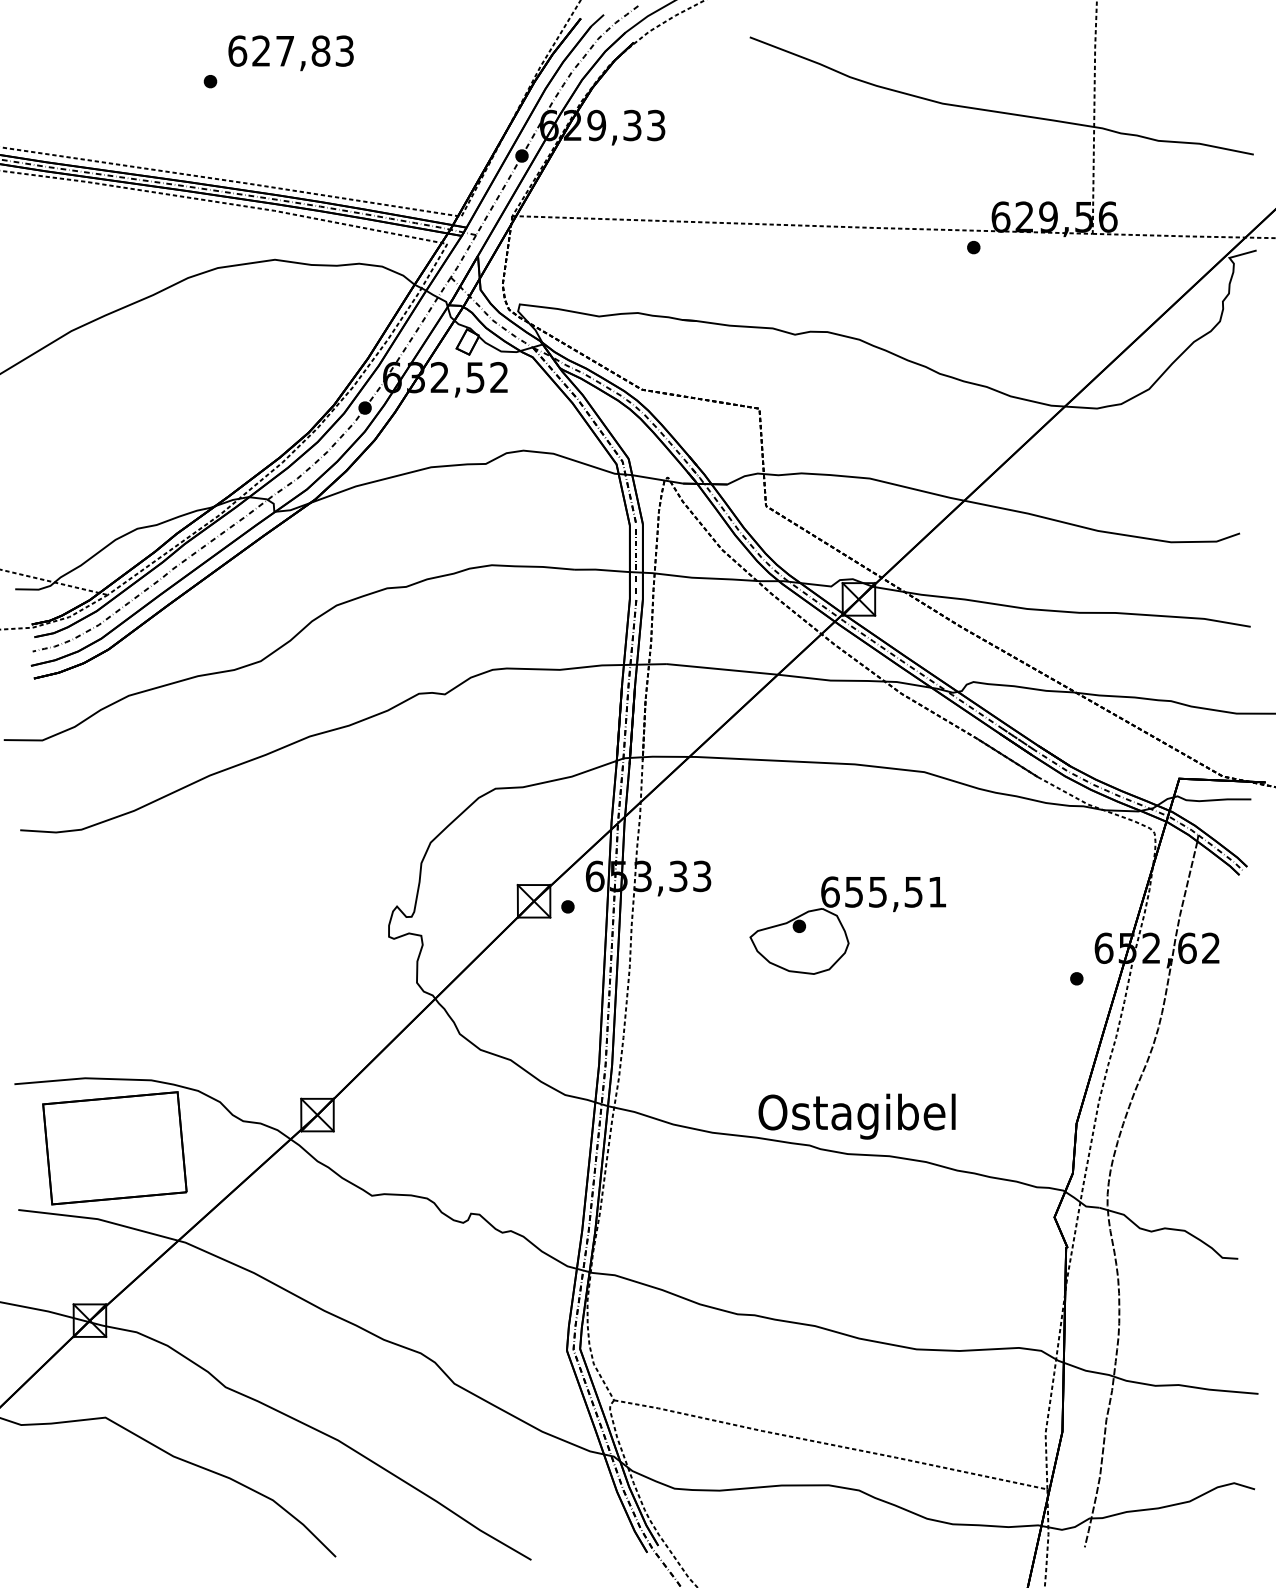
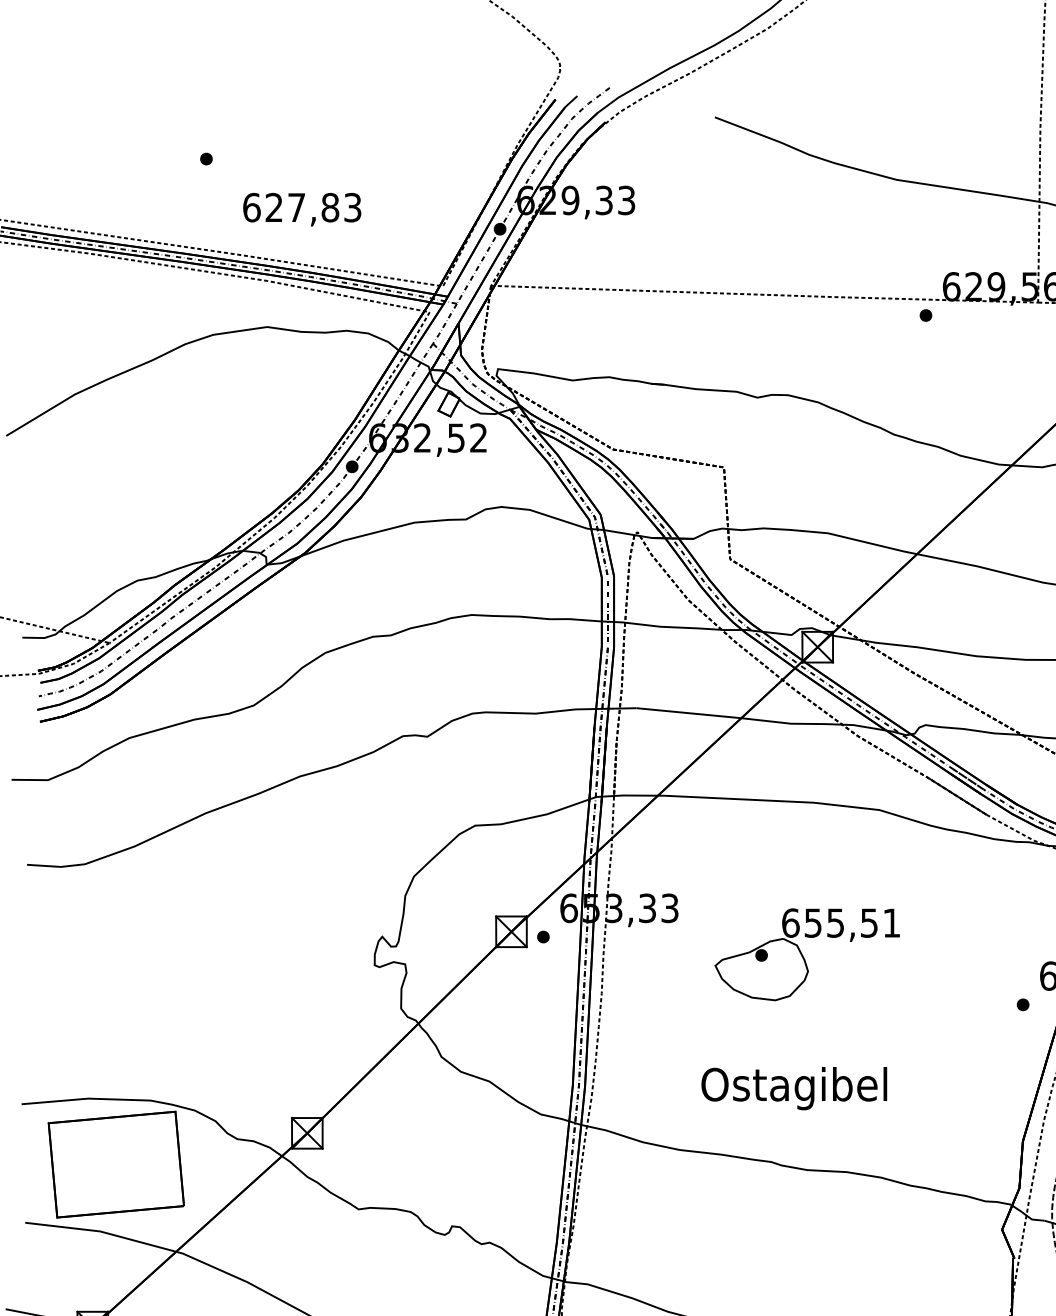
text: (290, 53) -> (301, 209), moved
text: (856, 1116) -> (793, 1088), moved

